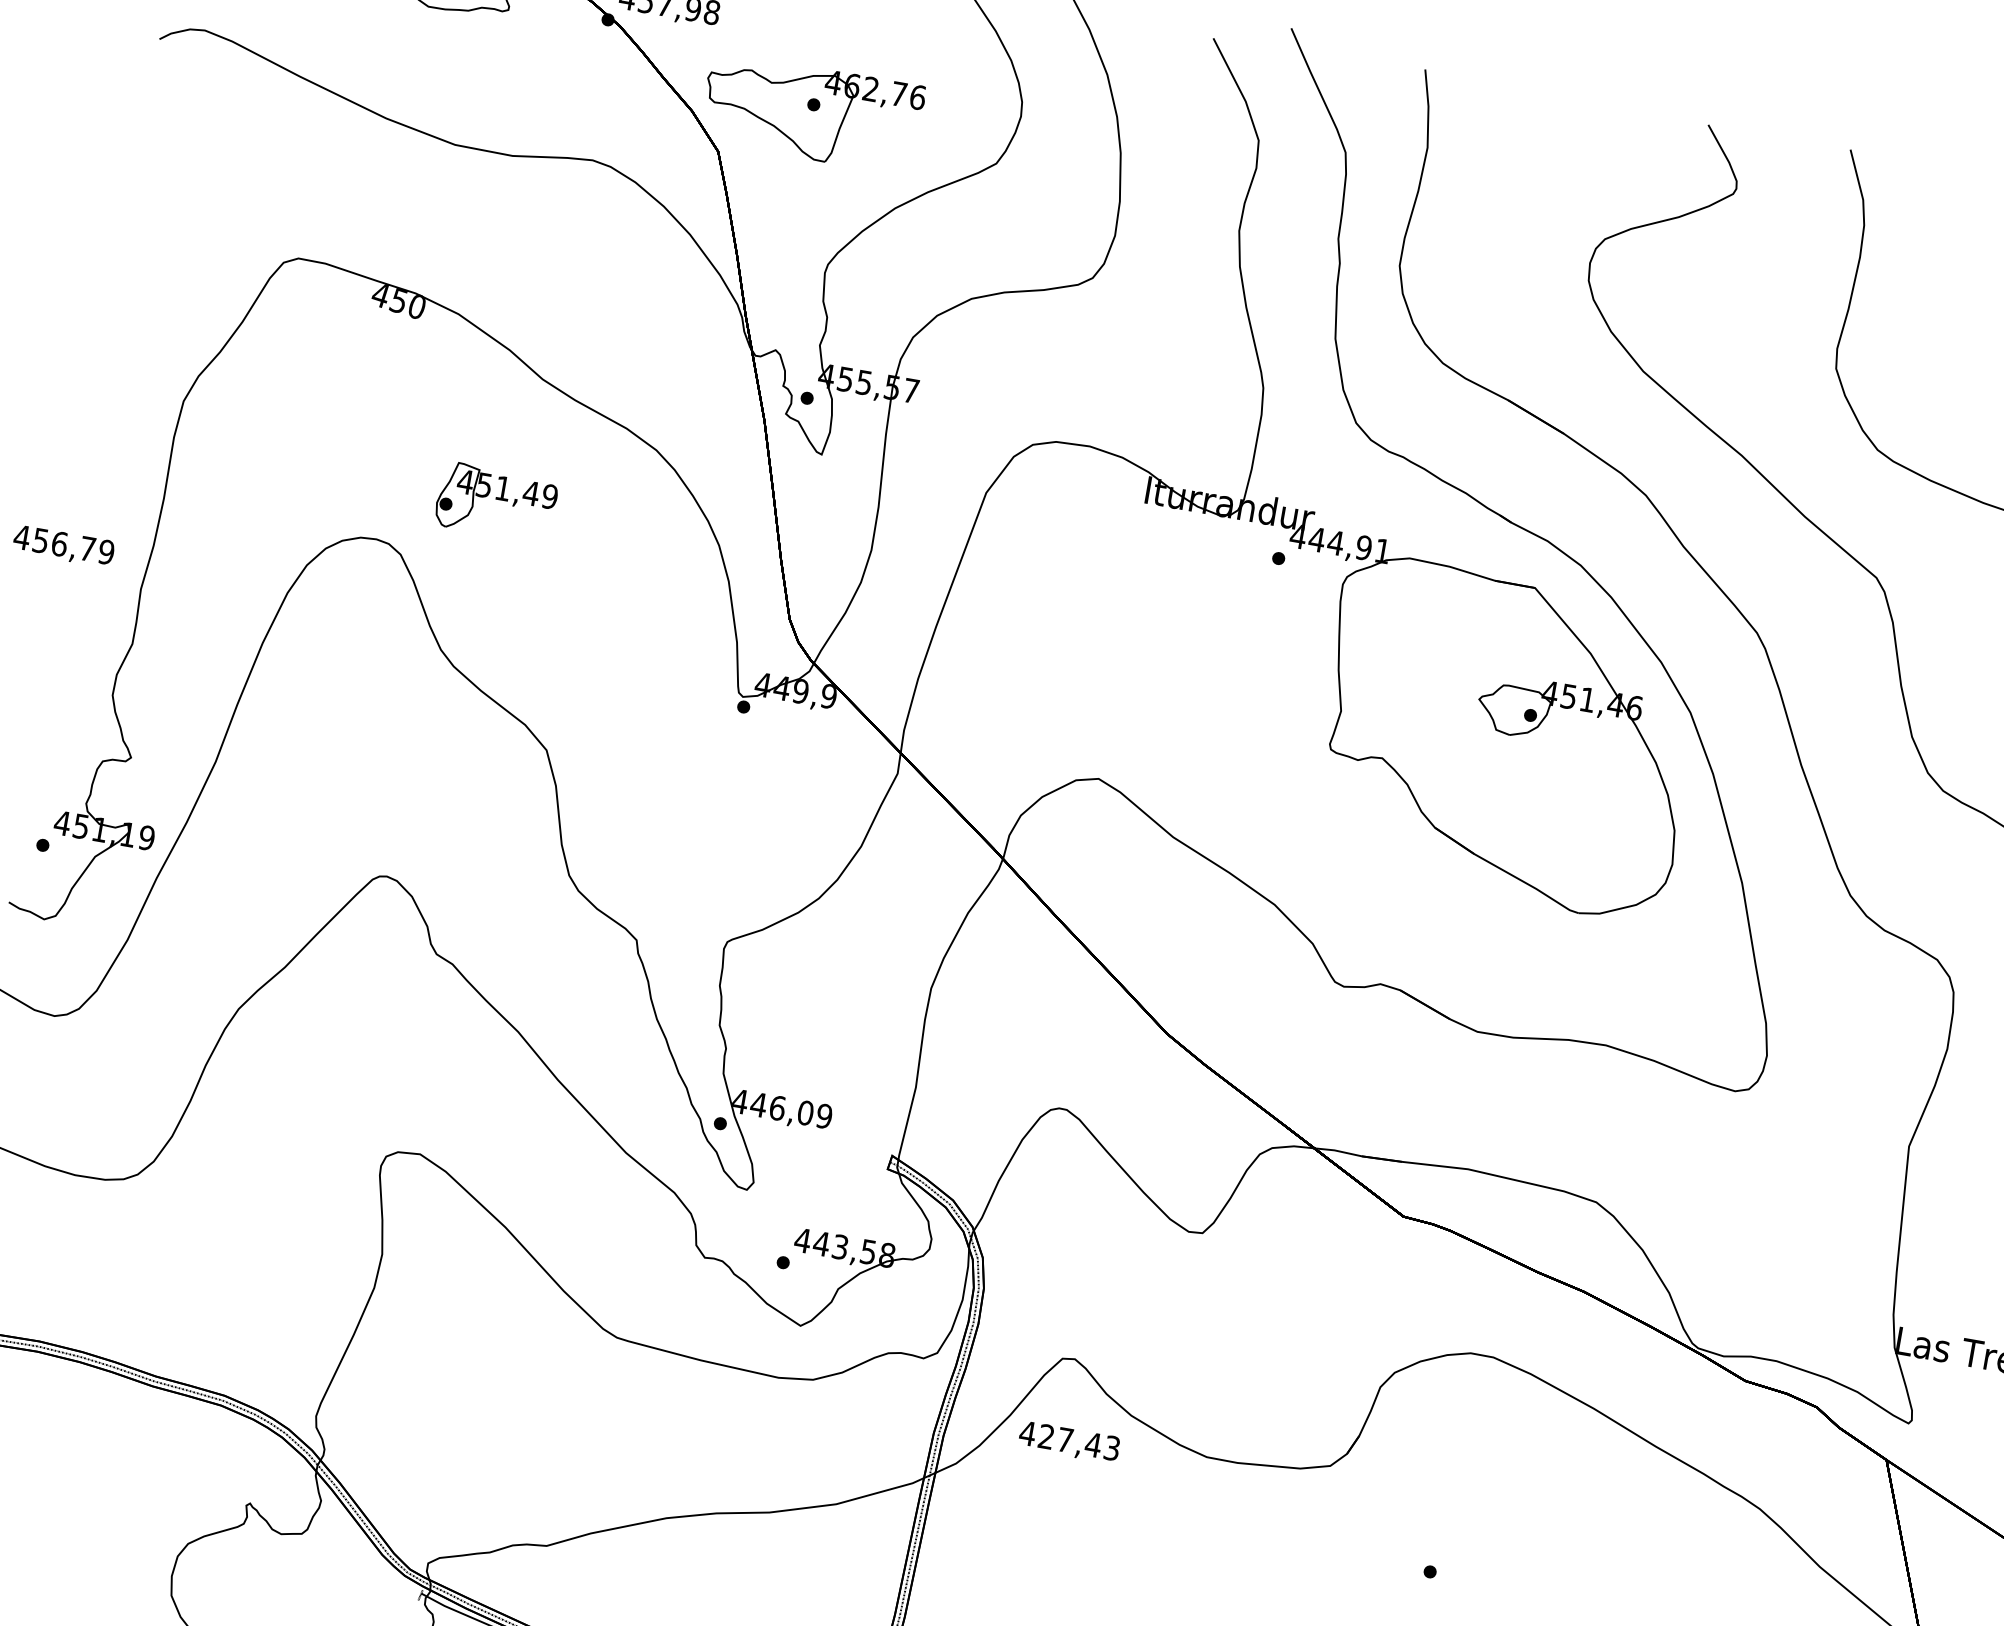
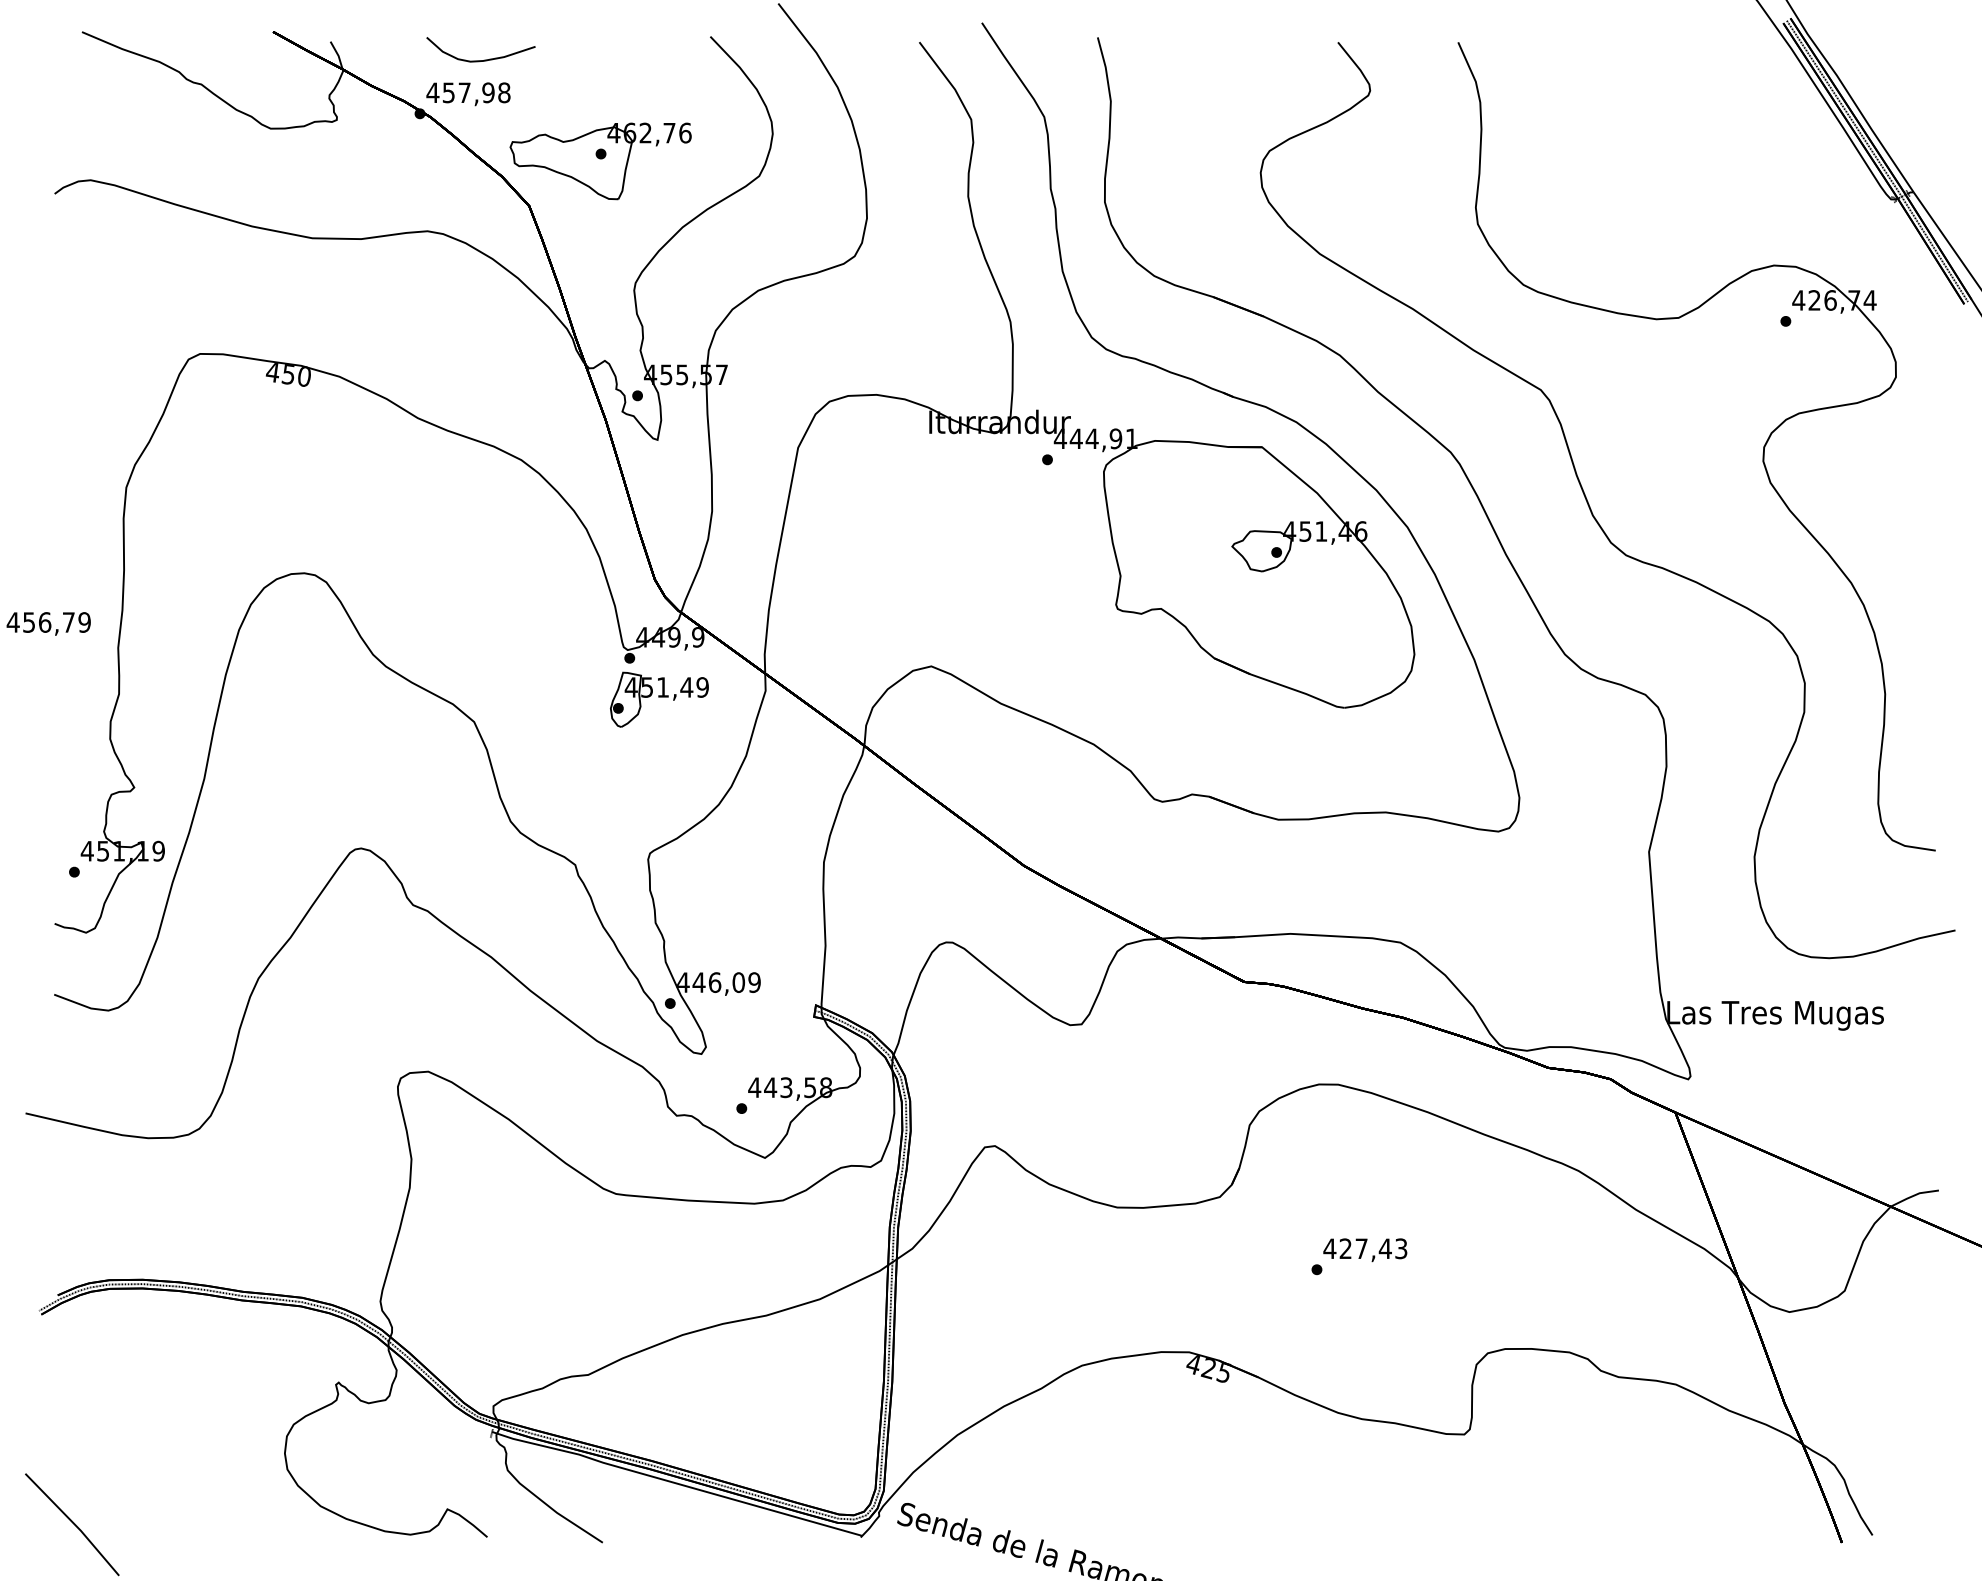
part: (496, 502) -> (659, 699), moved
text: (1069, 1442) -> (1365, 1250), moved

